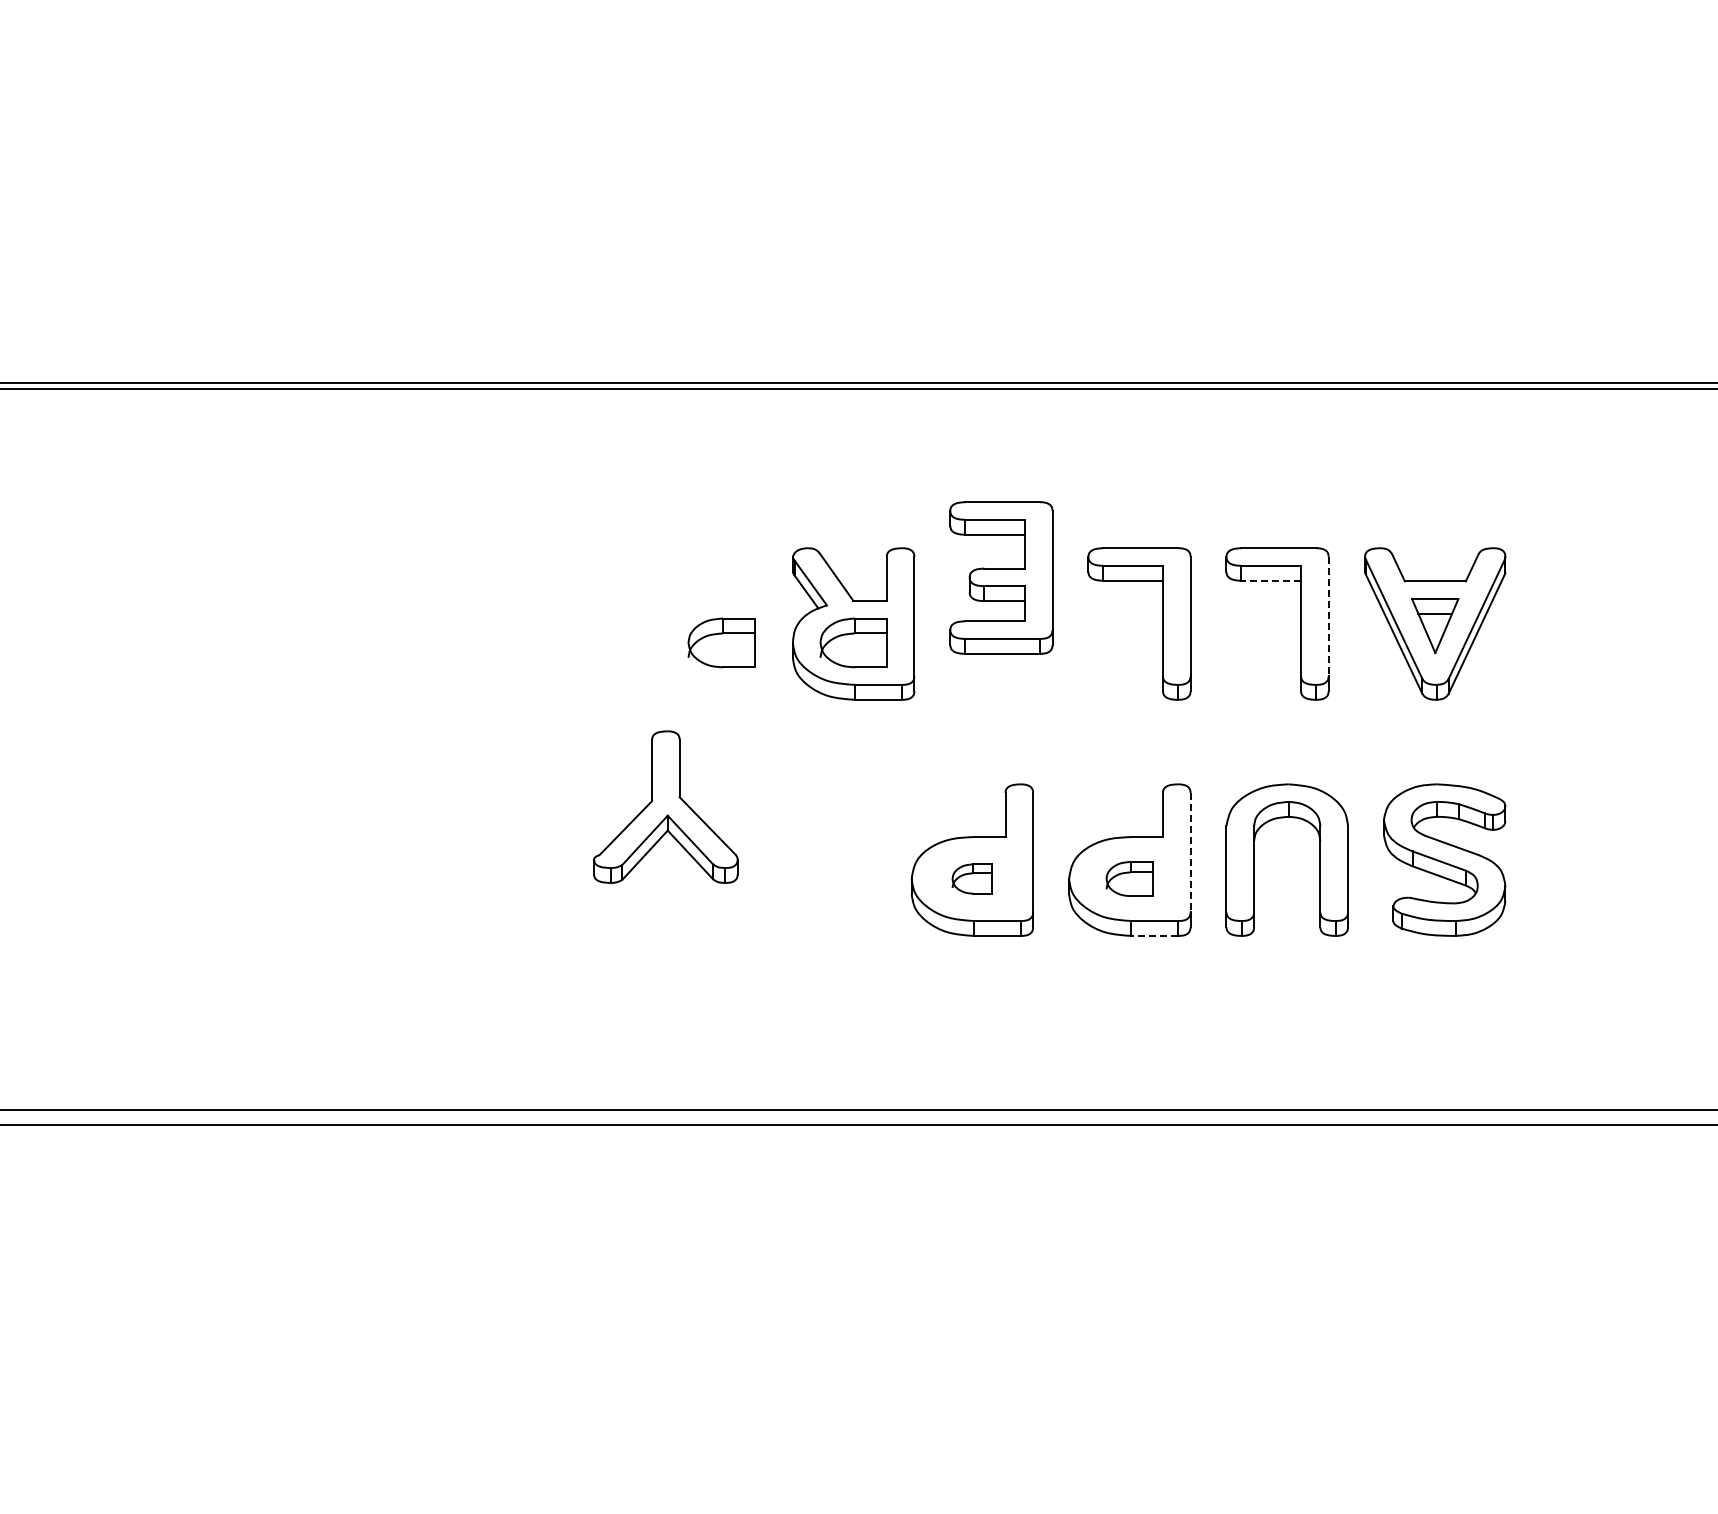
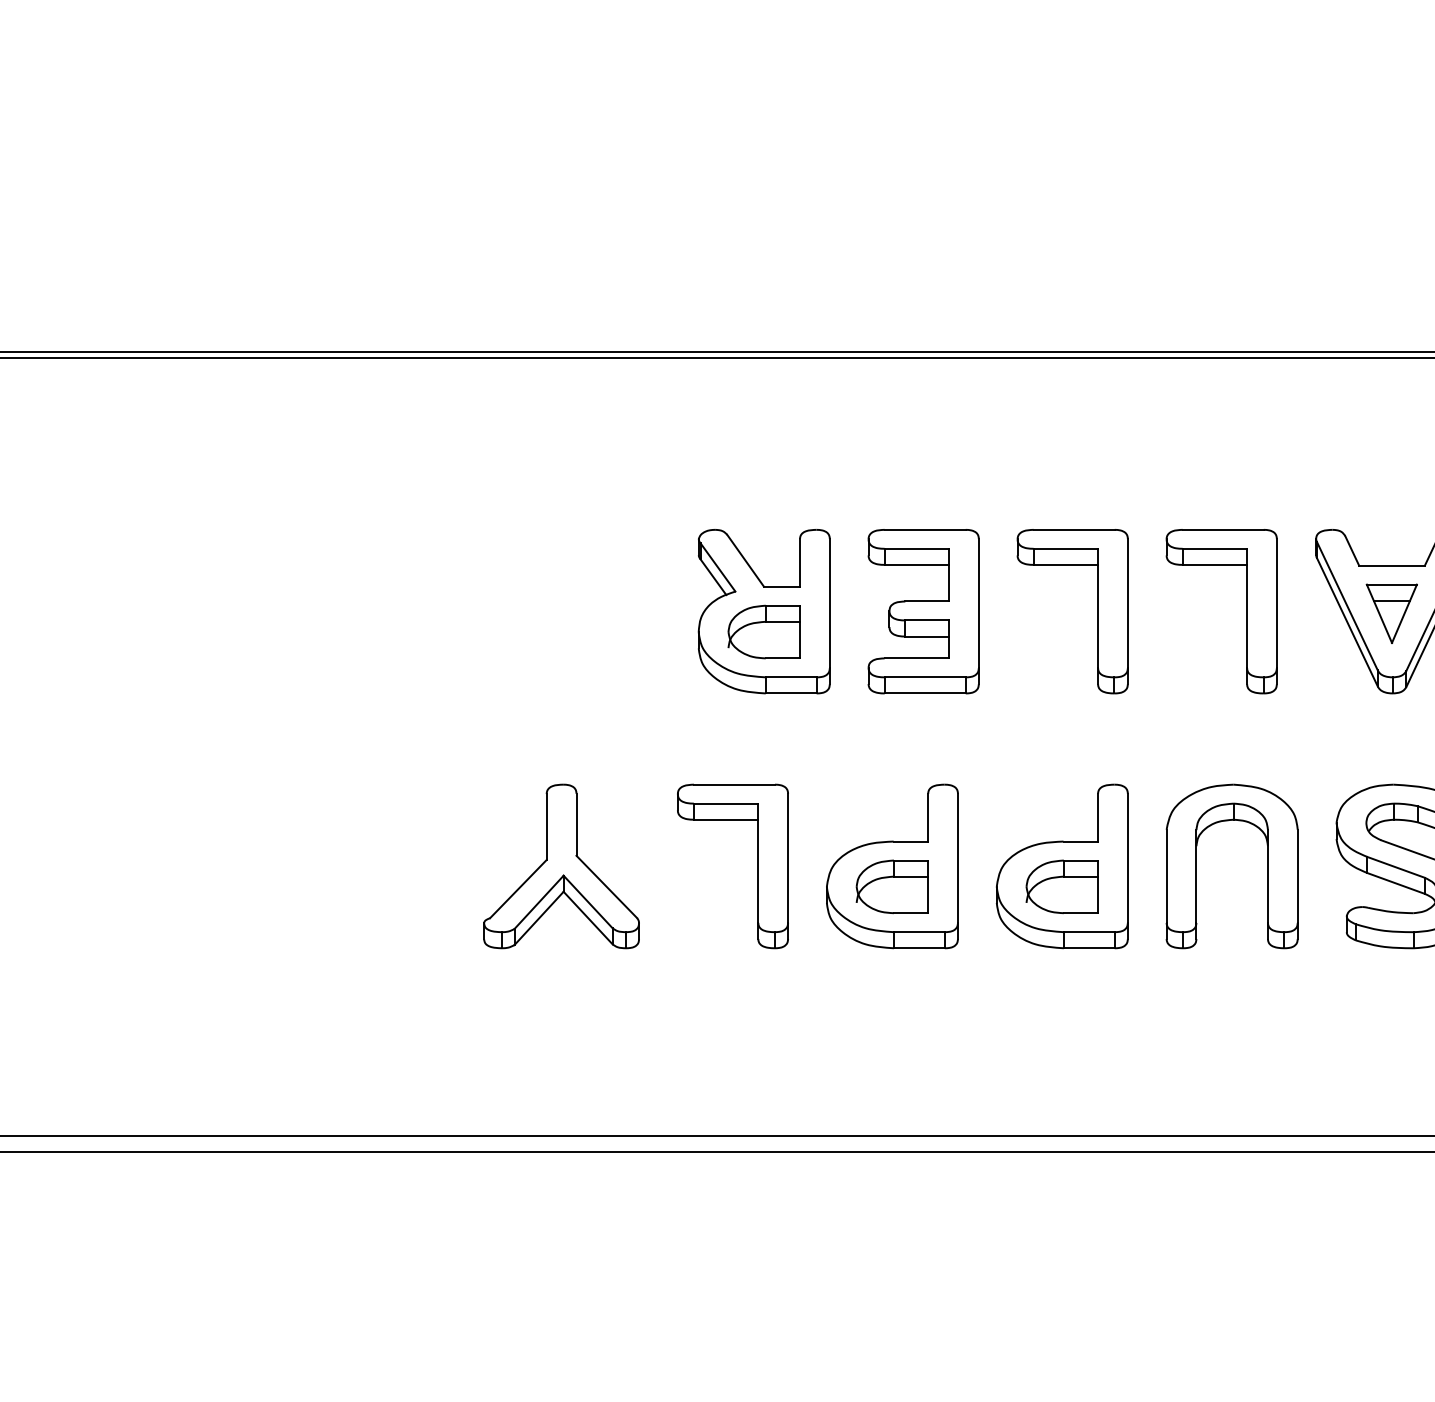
part: (1001, 577) -> (923, 611), moved
line: (1271, 580) -> (1215, 564), dashed -> solid
line: (1328, 616) -> (1276, 603), dashed -> solid
part: (721, 642) -> (621, 631), removed
part: (665, 806) -> (561, 865), moved
line: (1190, 852) -> (1127, 858), dashed -> solid
part: (847, 859) -> (757, 865), added
part: (972, 878) -> (892, 886), size x1.67
part: (1129, 878) -> (1061, 886), size x1.43
line: (1154, 935) -> (1088, 947), dashed -> solid

